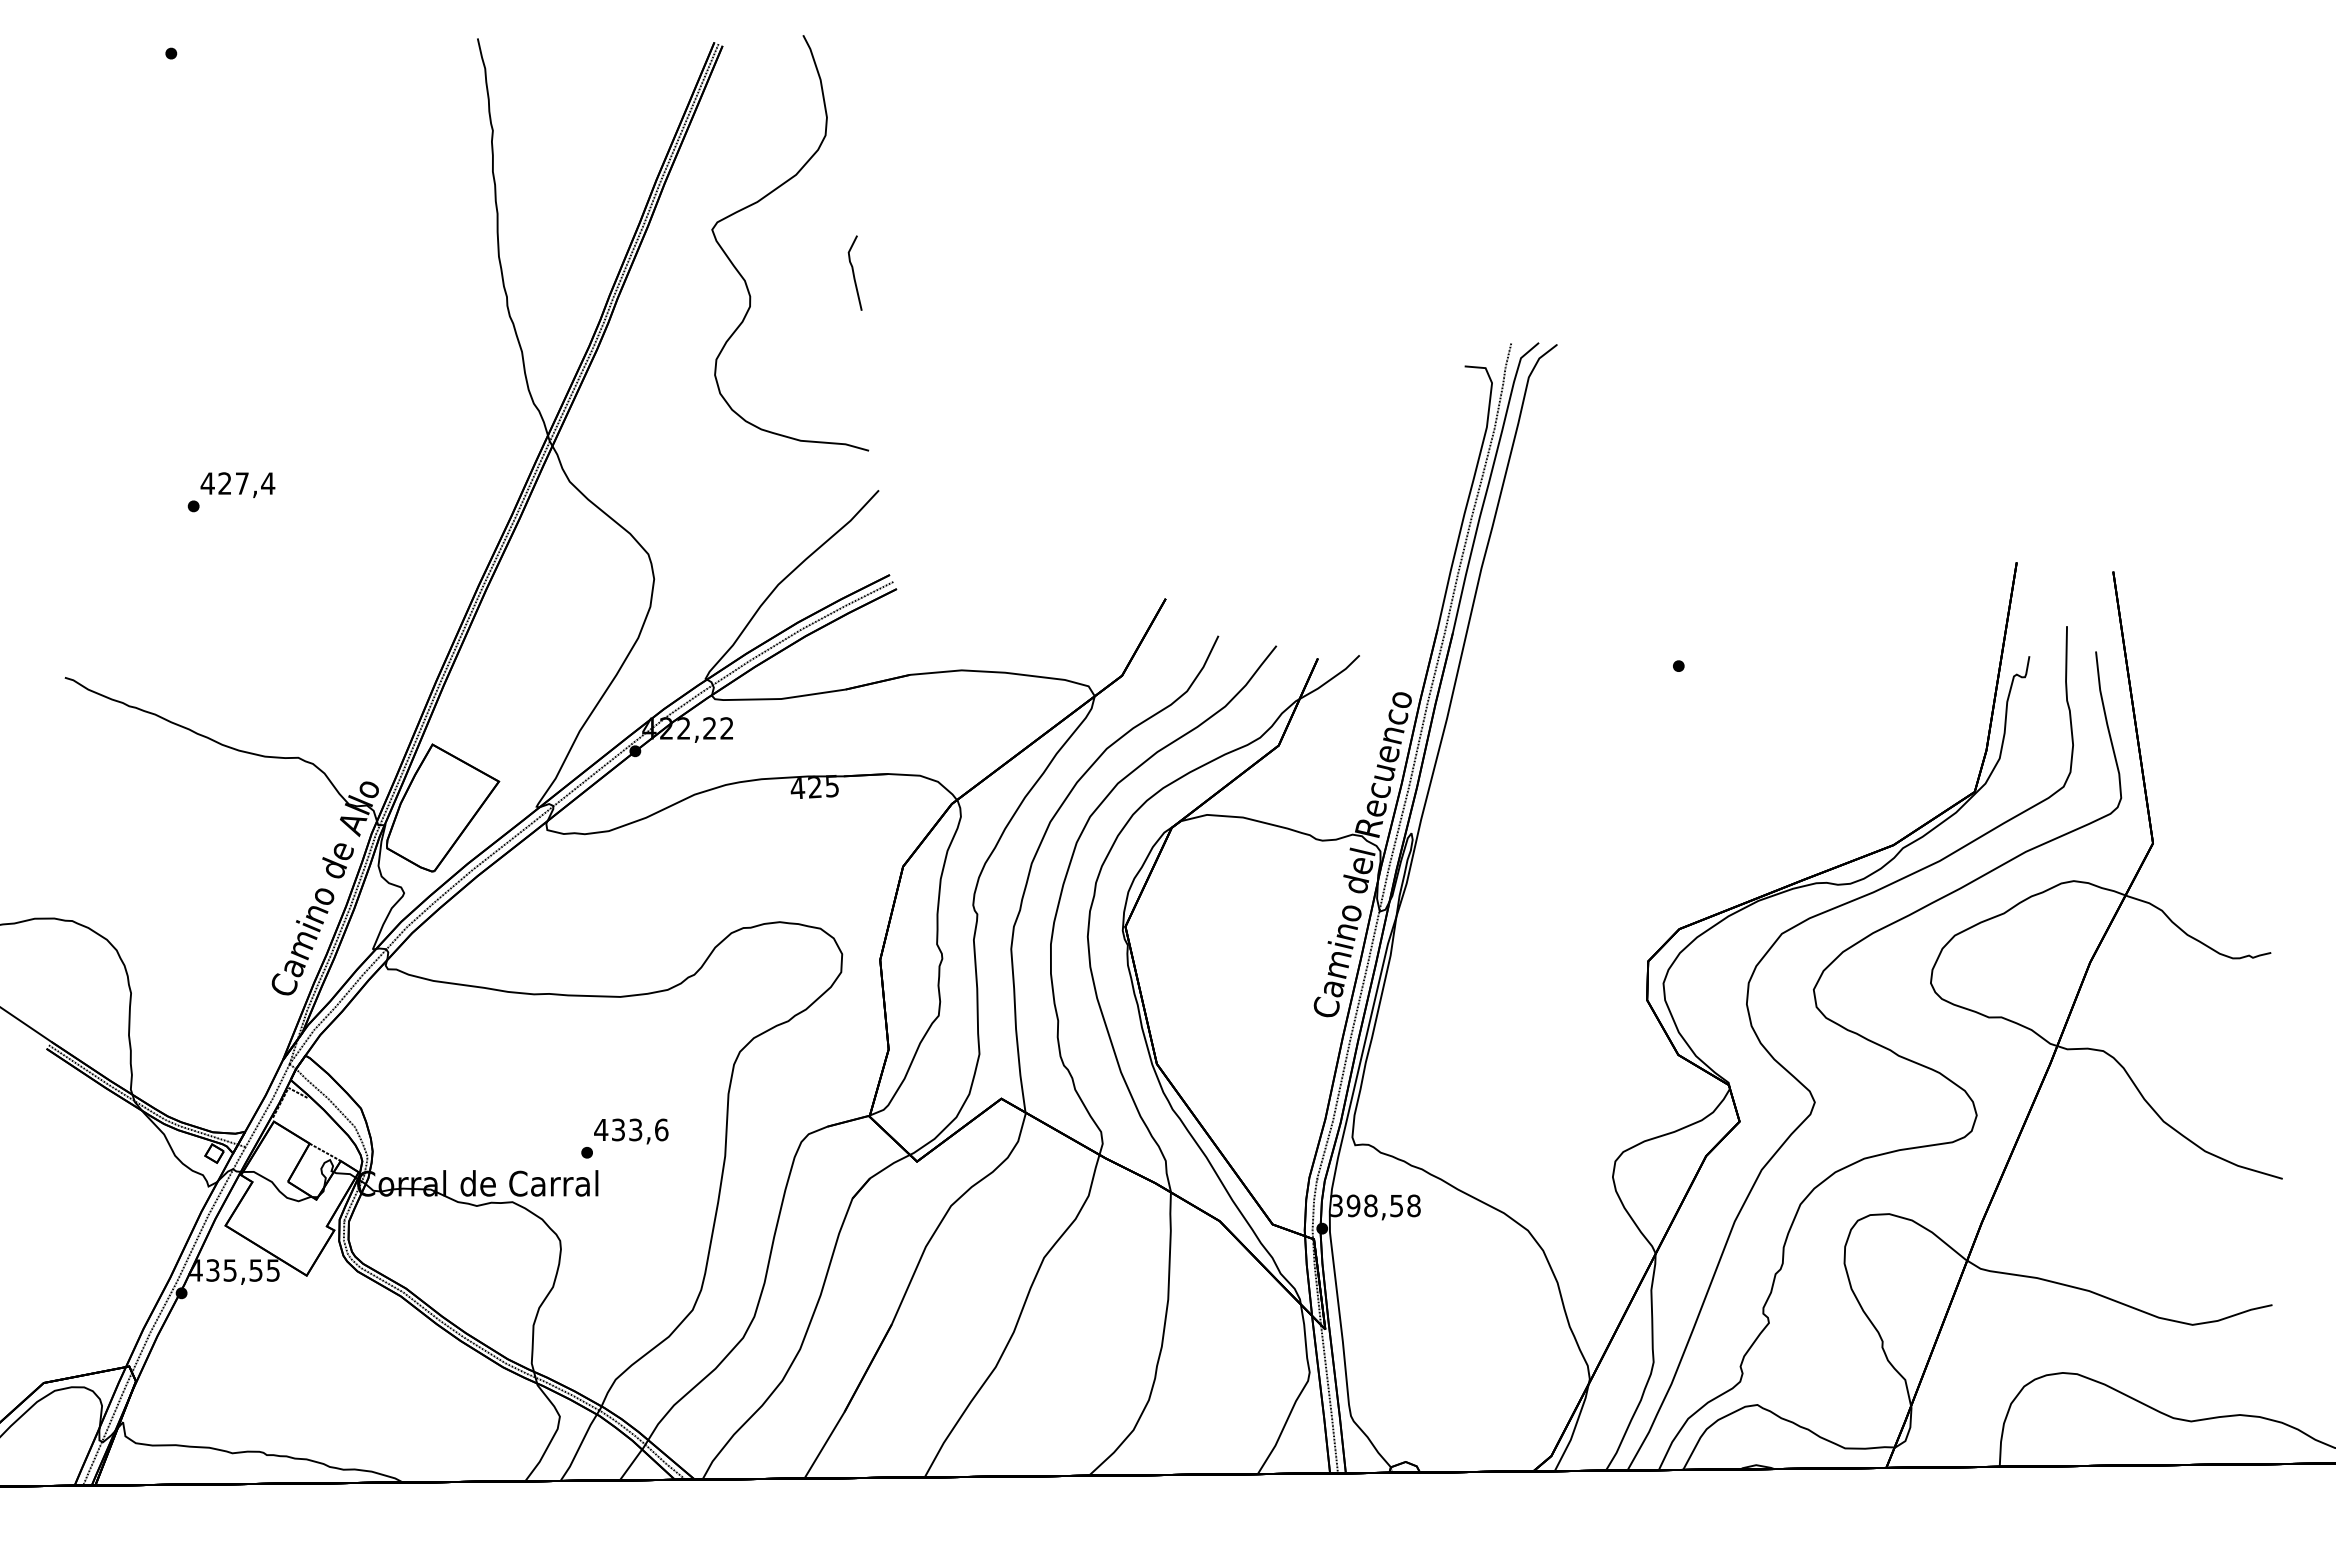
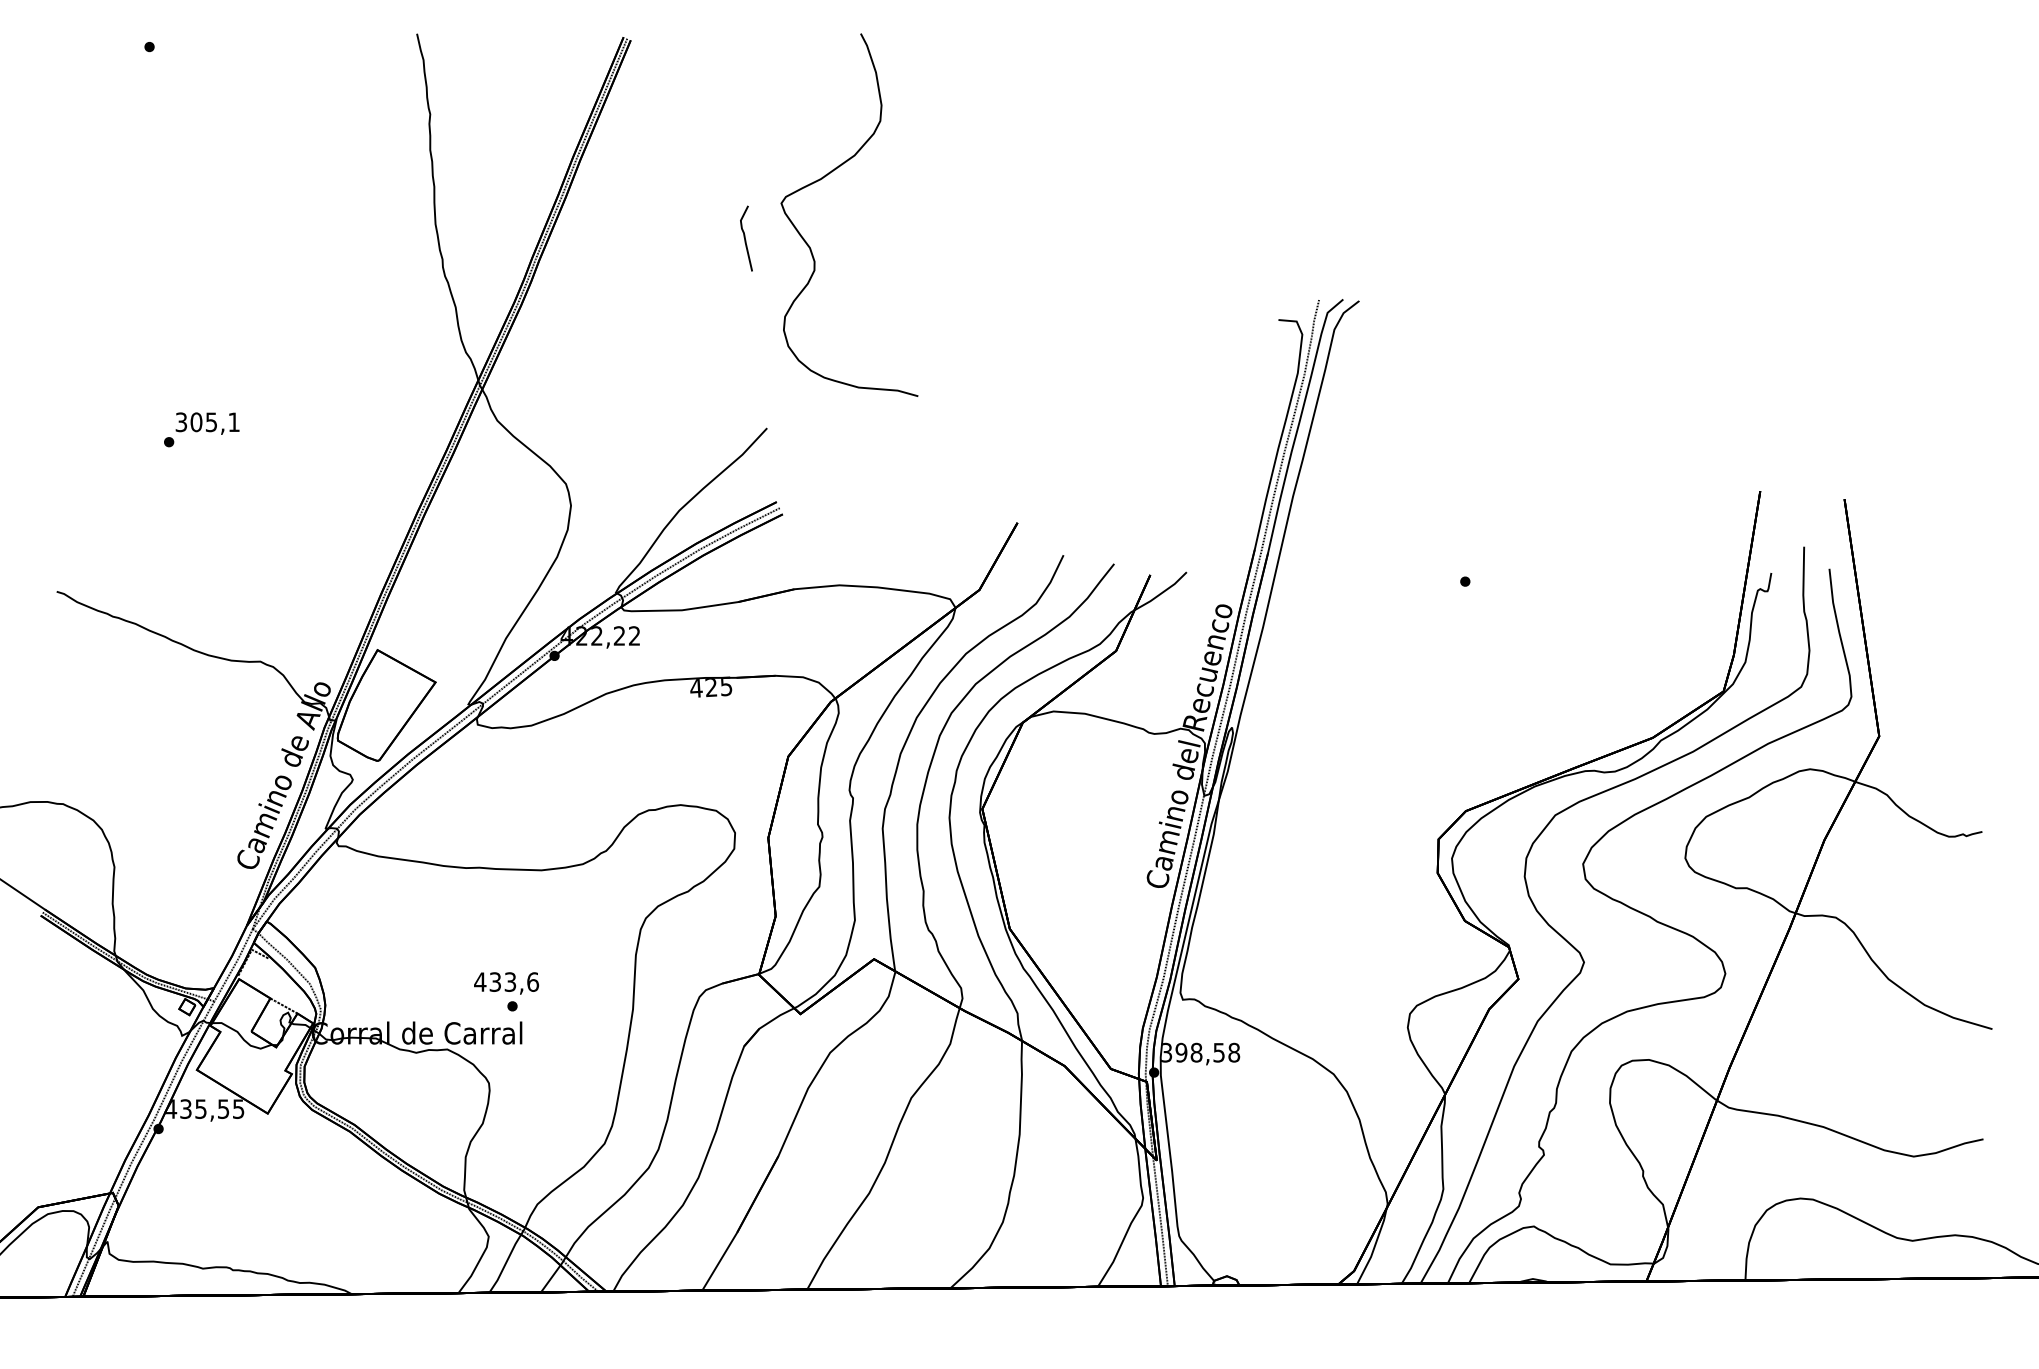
curve: (761, 200) -> (824, 177), moved
text: (237, 483) -> (207, 422), 427,4 -> 305,1
text: (631, 1131) -> (506, 983), moved

